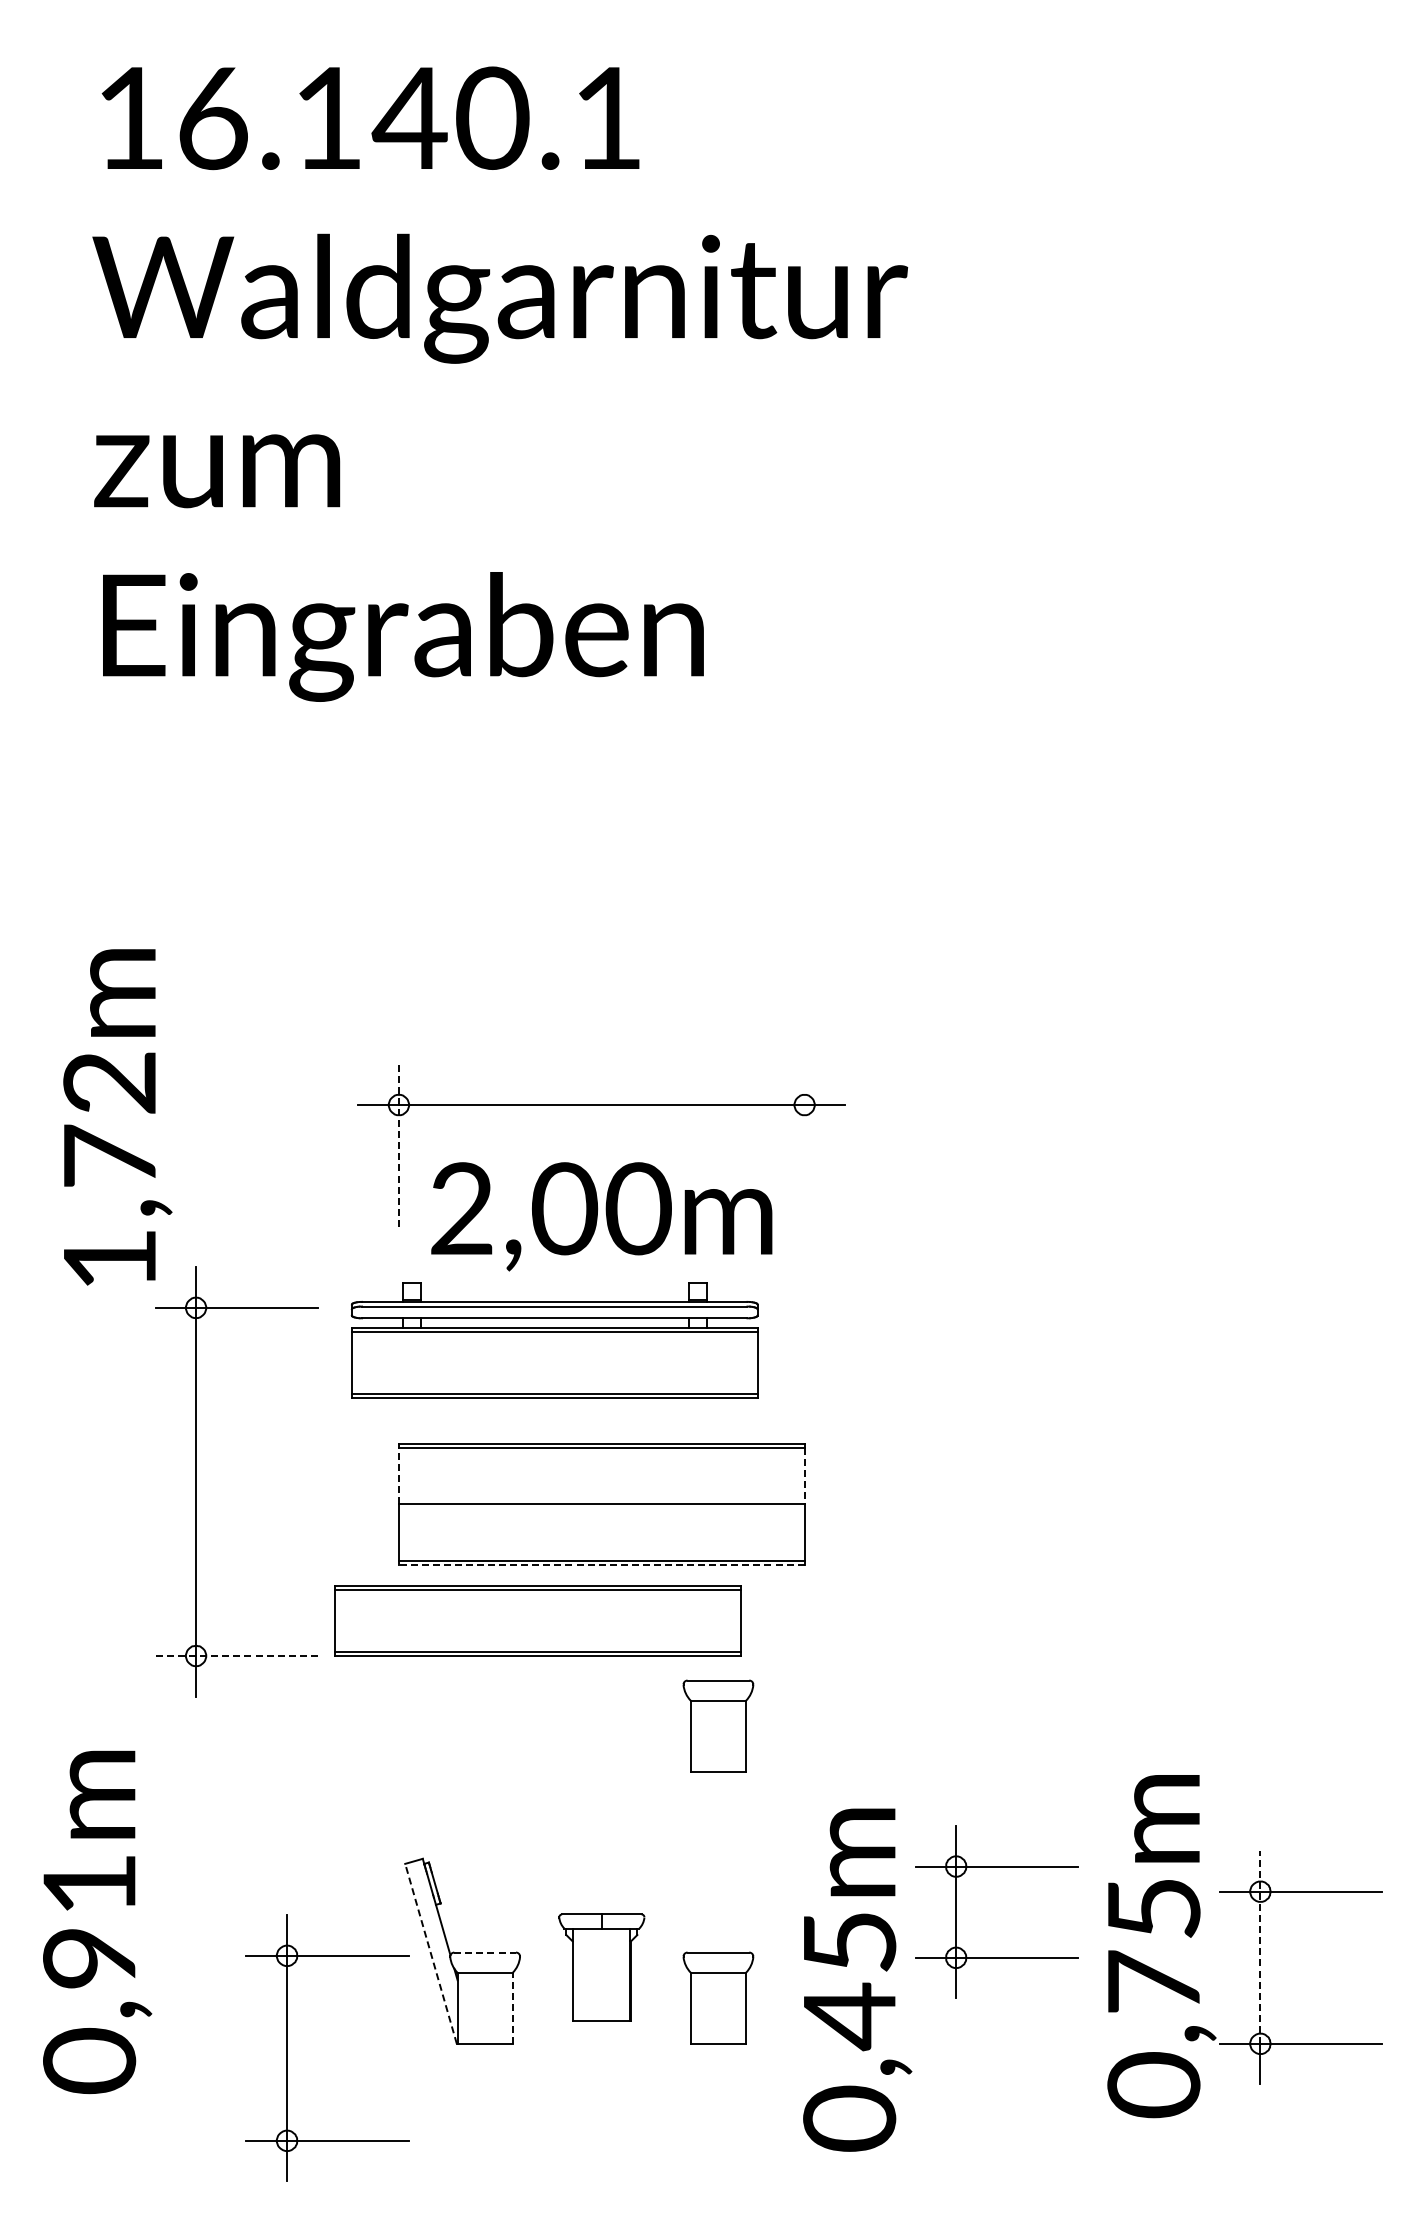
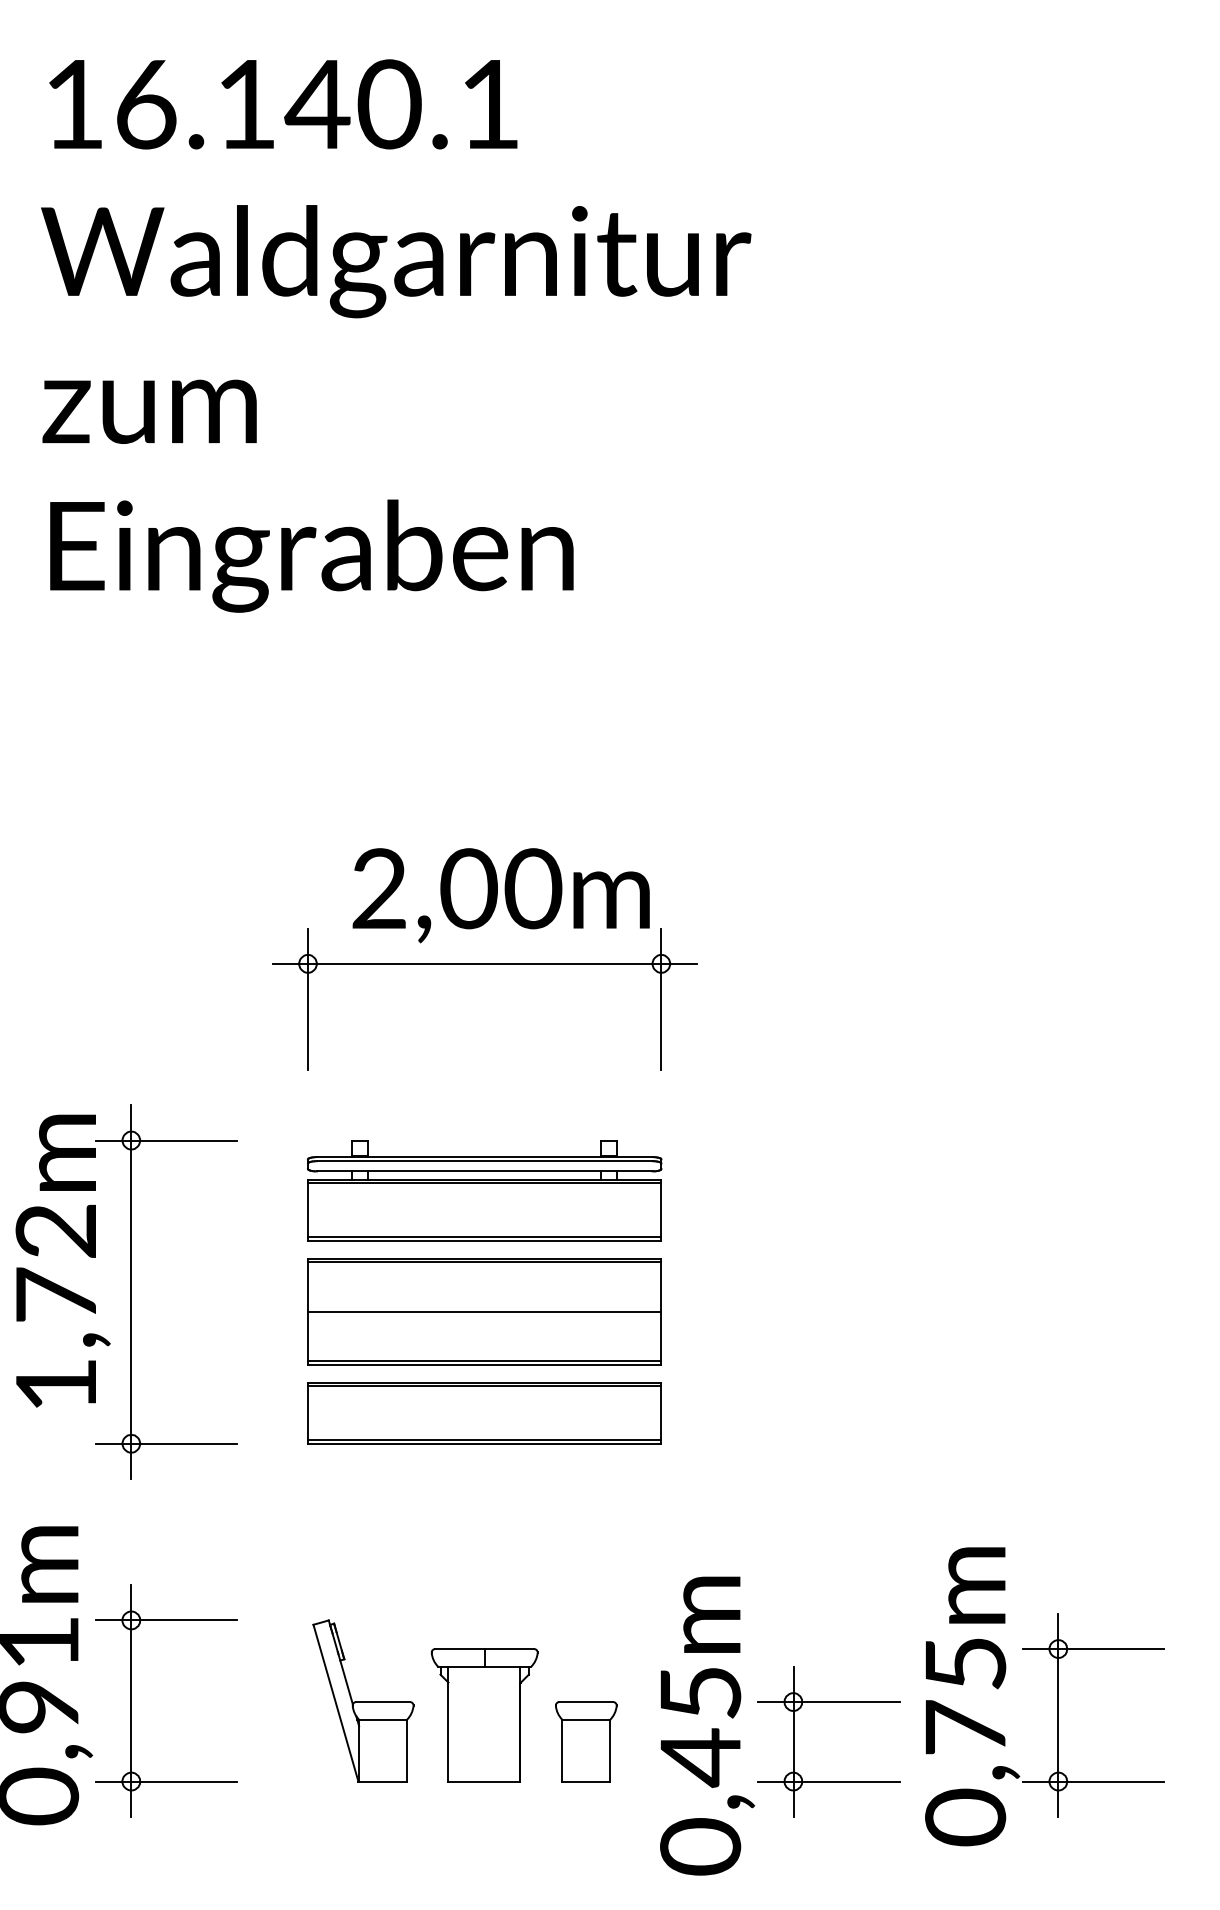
text: (117, 1117) -> (62, 1261), moved
line: (398, 1145) -> (307, 999), dashed -> solid
line: (804, 1145) -> (661, 999), added
text: (601, 1216) -> (500, 895), moved
part: (554, 1340) -> (484, 1190), moved
line: (398, 1475) -> (307, 1286), dashed -> solid
line: (804, 1476) -> (661, 1287), dashed -> solid
line: (601, 1565) -> (484, 1364), dashed -> solid
part: (537, 1620) -> (484, 1412), moved
line: (236, 1655) -> (166, 1443), dashed -> solid
part: (718, 1725) -> (586, 1504), removed
part: (956, 1911) -> (793, 1741), moved
line: (1260, 1946) -> (1058, 1696), dashed -> solid
line: (485, 1952) -> (383, 1702), dashed -> solid
line: (431, 1953) -> (336, 1702), dashed -> solid
part: (601, 1967) -> (484, 1715), size x1.43
line: (512, 2007) -> (406, 1749), dashed -> solid
part: (287, 2047) -> (131, 1700), moved

